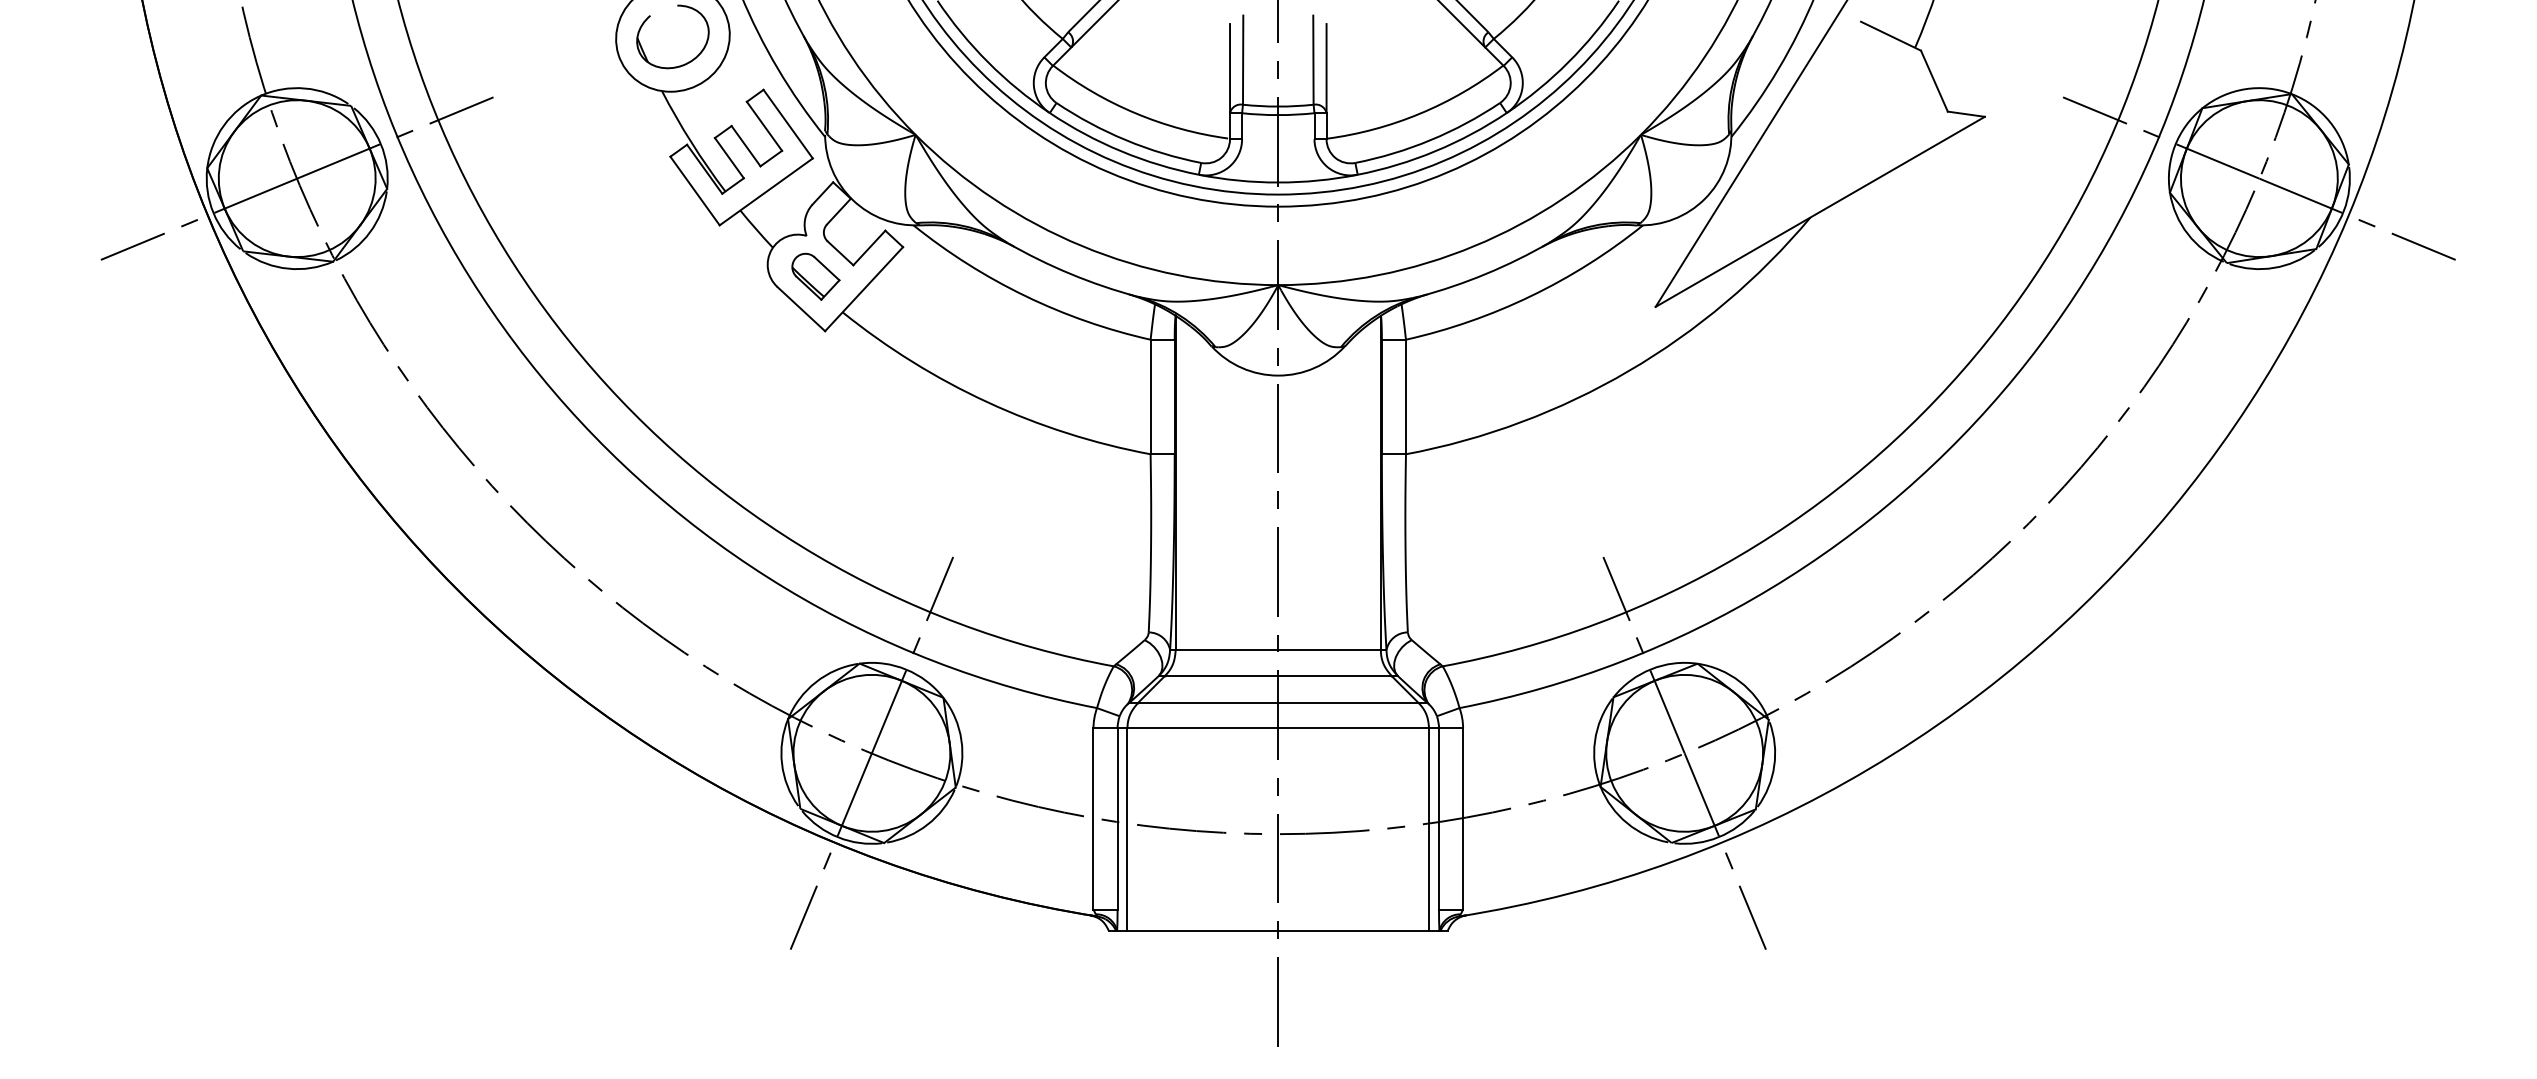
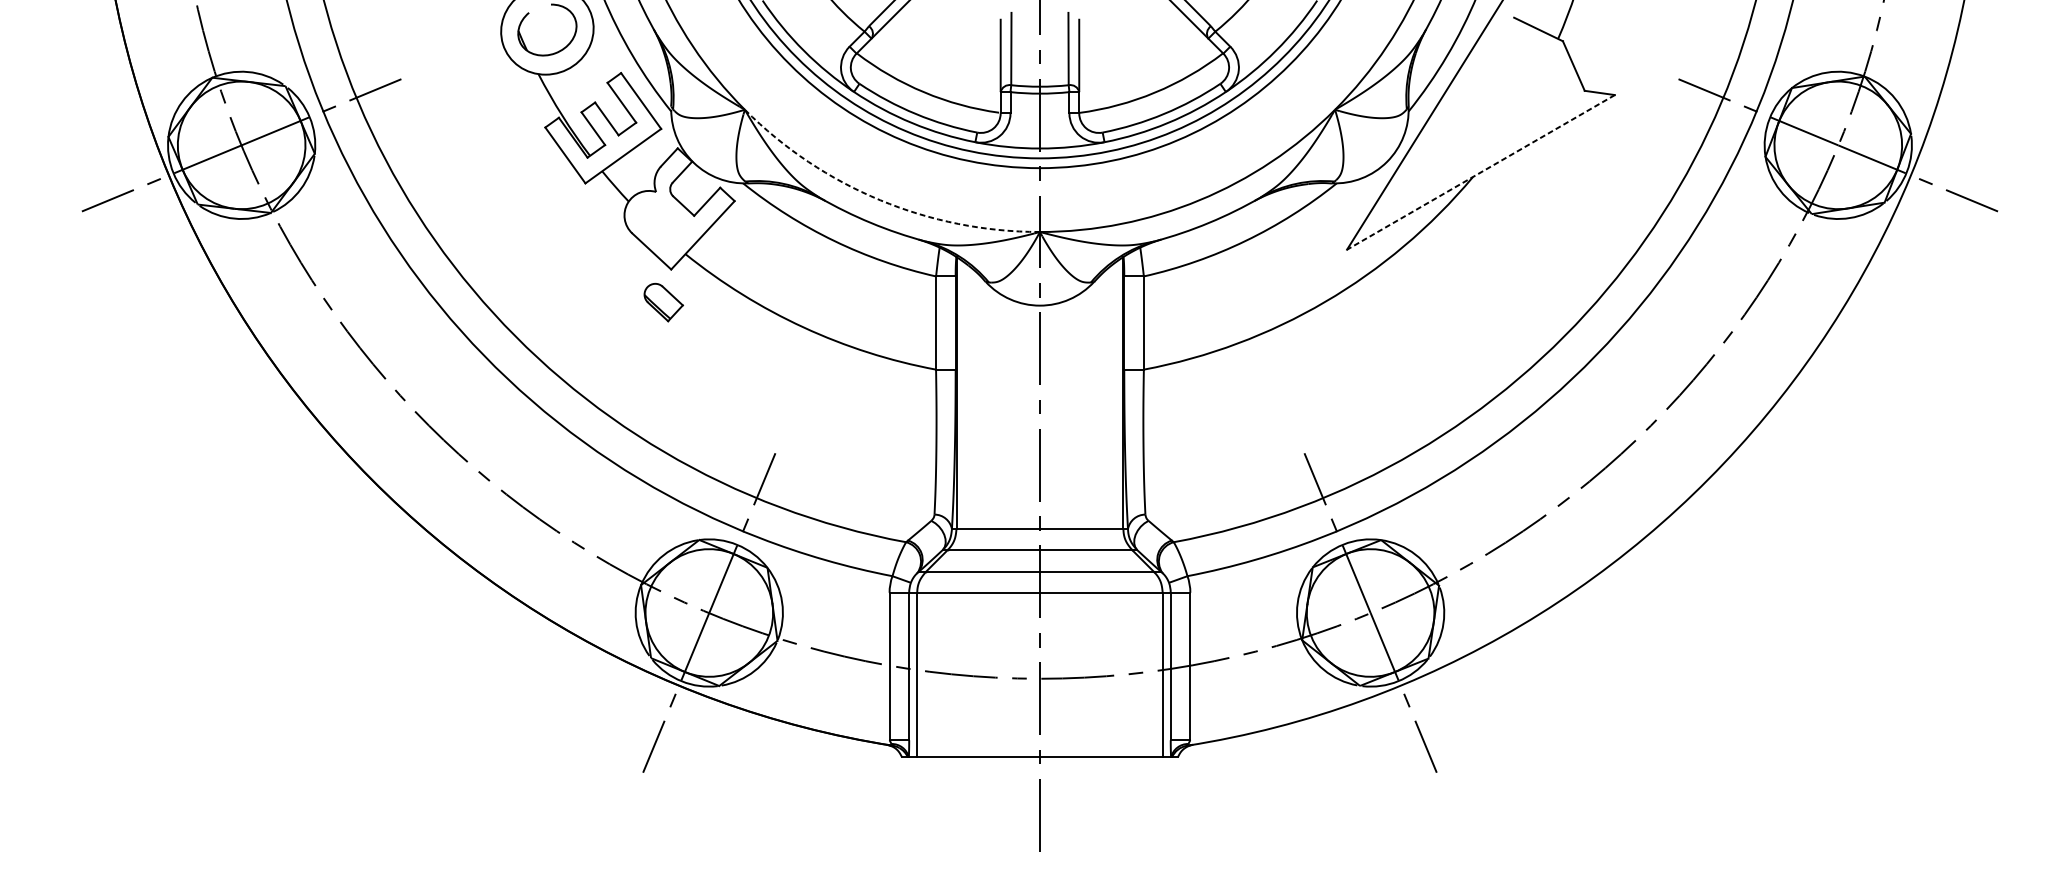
line: (1819, 212) -> (1480, 172), solid -> dashed
arc: (1082, 246) -> (880, 200), solid -> dashed
part: (815, 276) -> (663, 302), moved

